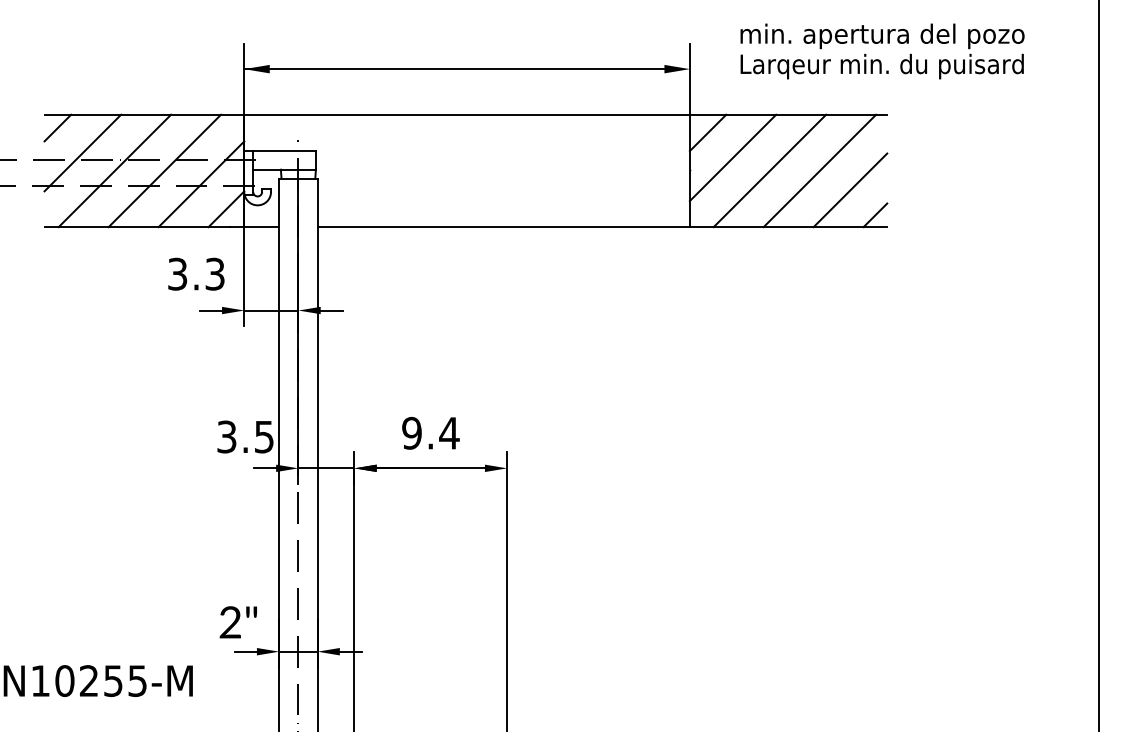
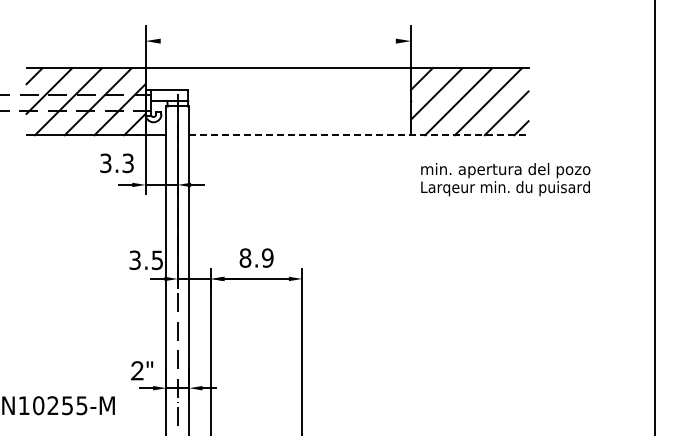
text: (882, 51) -> (505, 179), moved
line: (454, 69) -> (270, 41), removed
line: (601, 227) -> (358, 135), solid -> dashed
text: (430, 432) -> (256, 257), 9.4 -> 8.9

